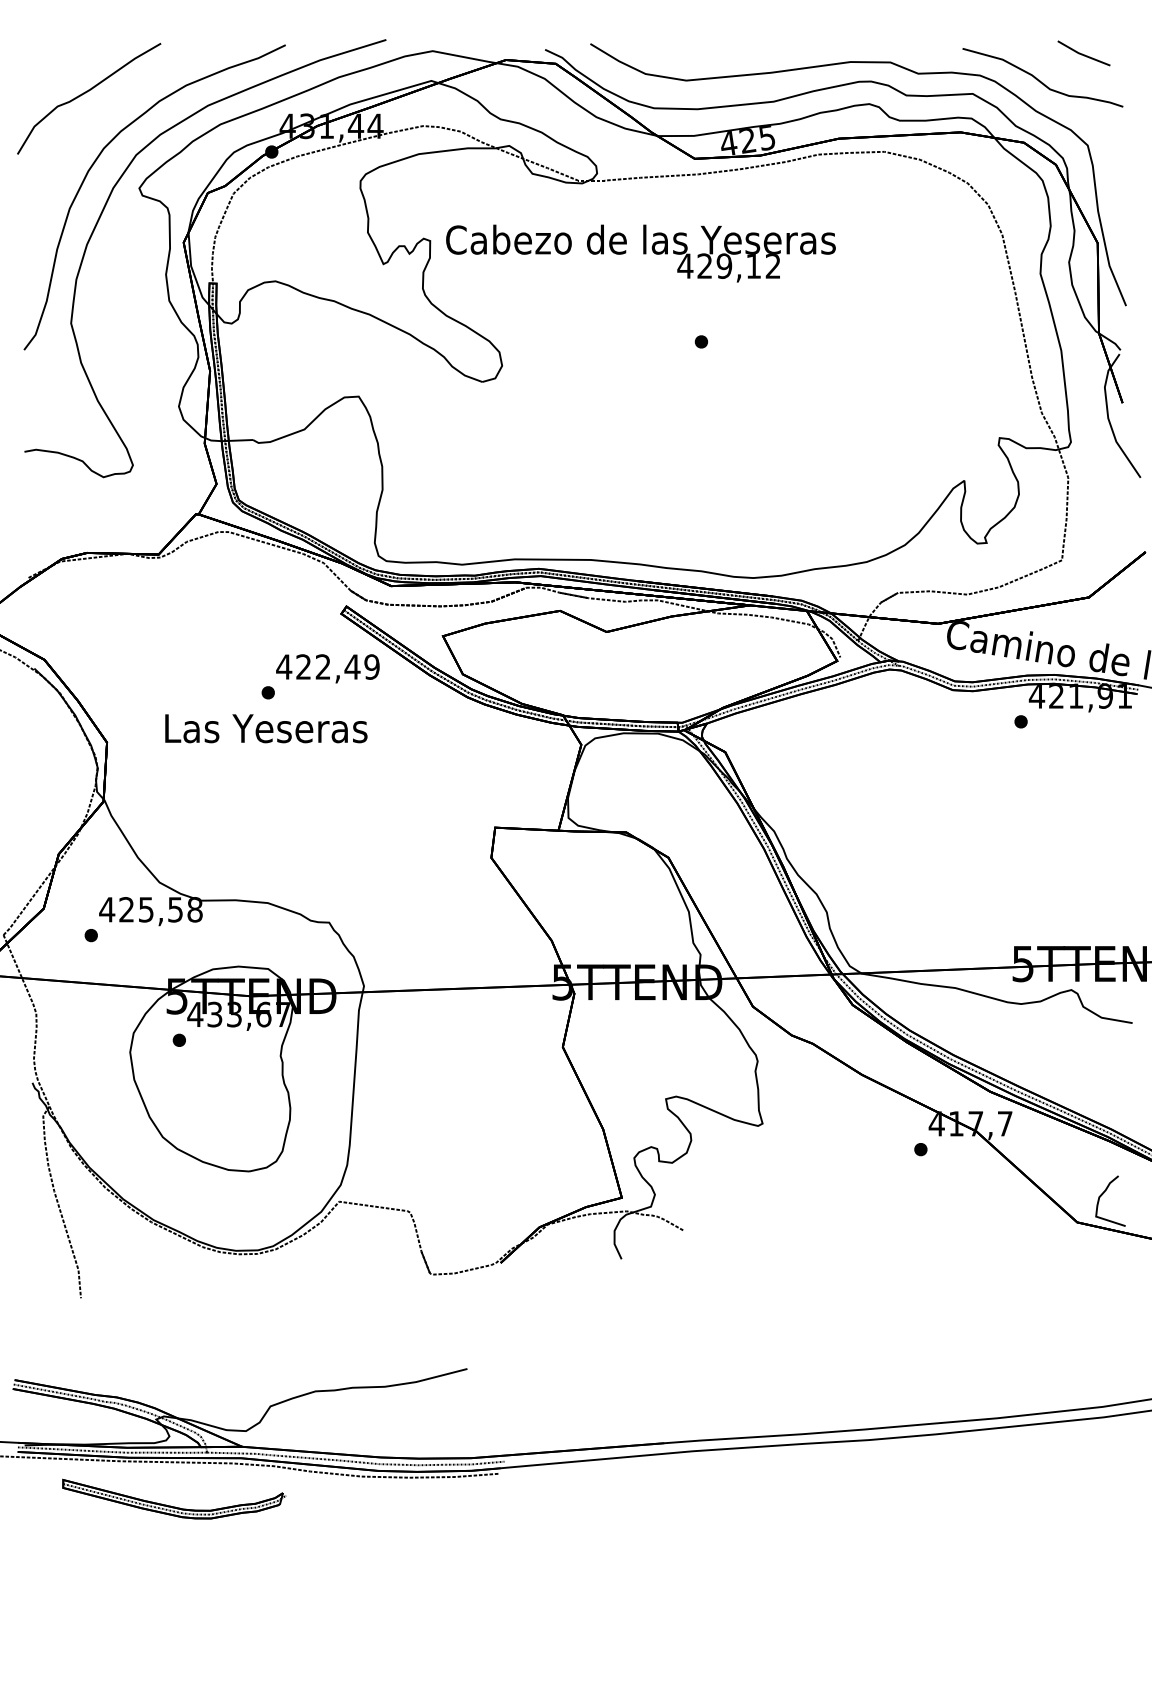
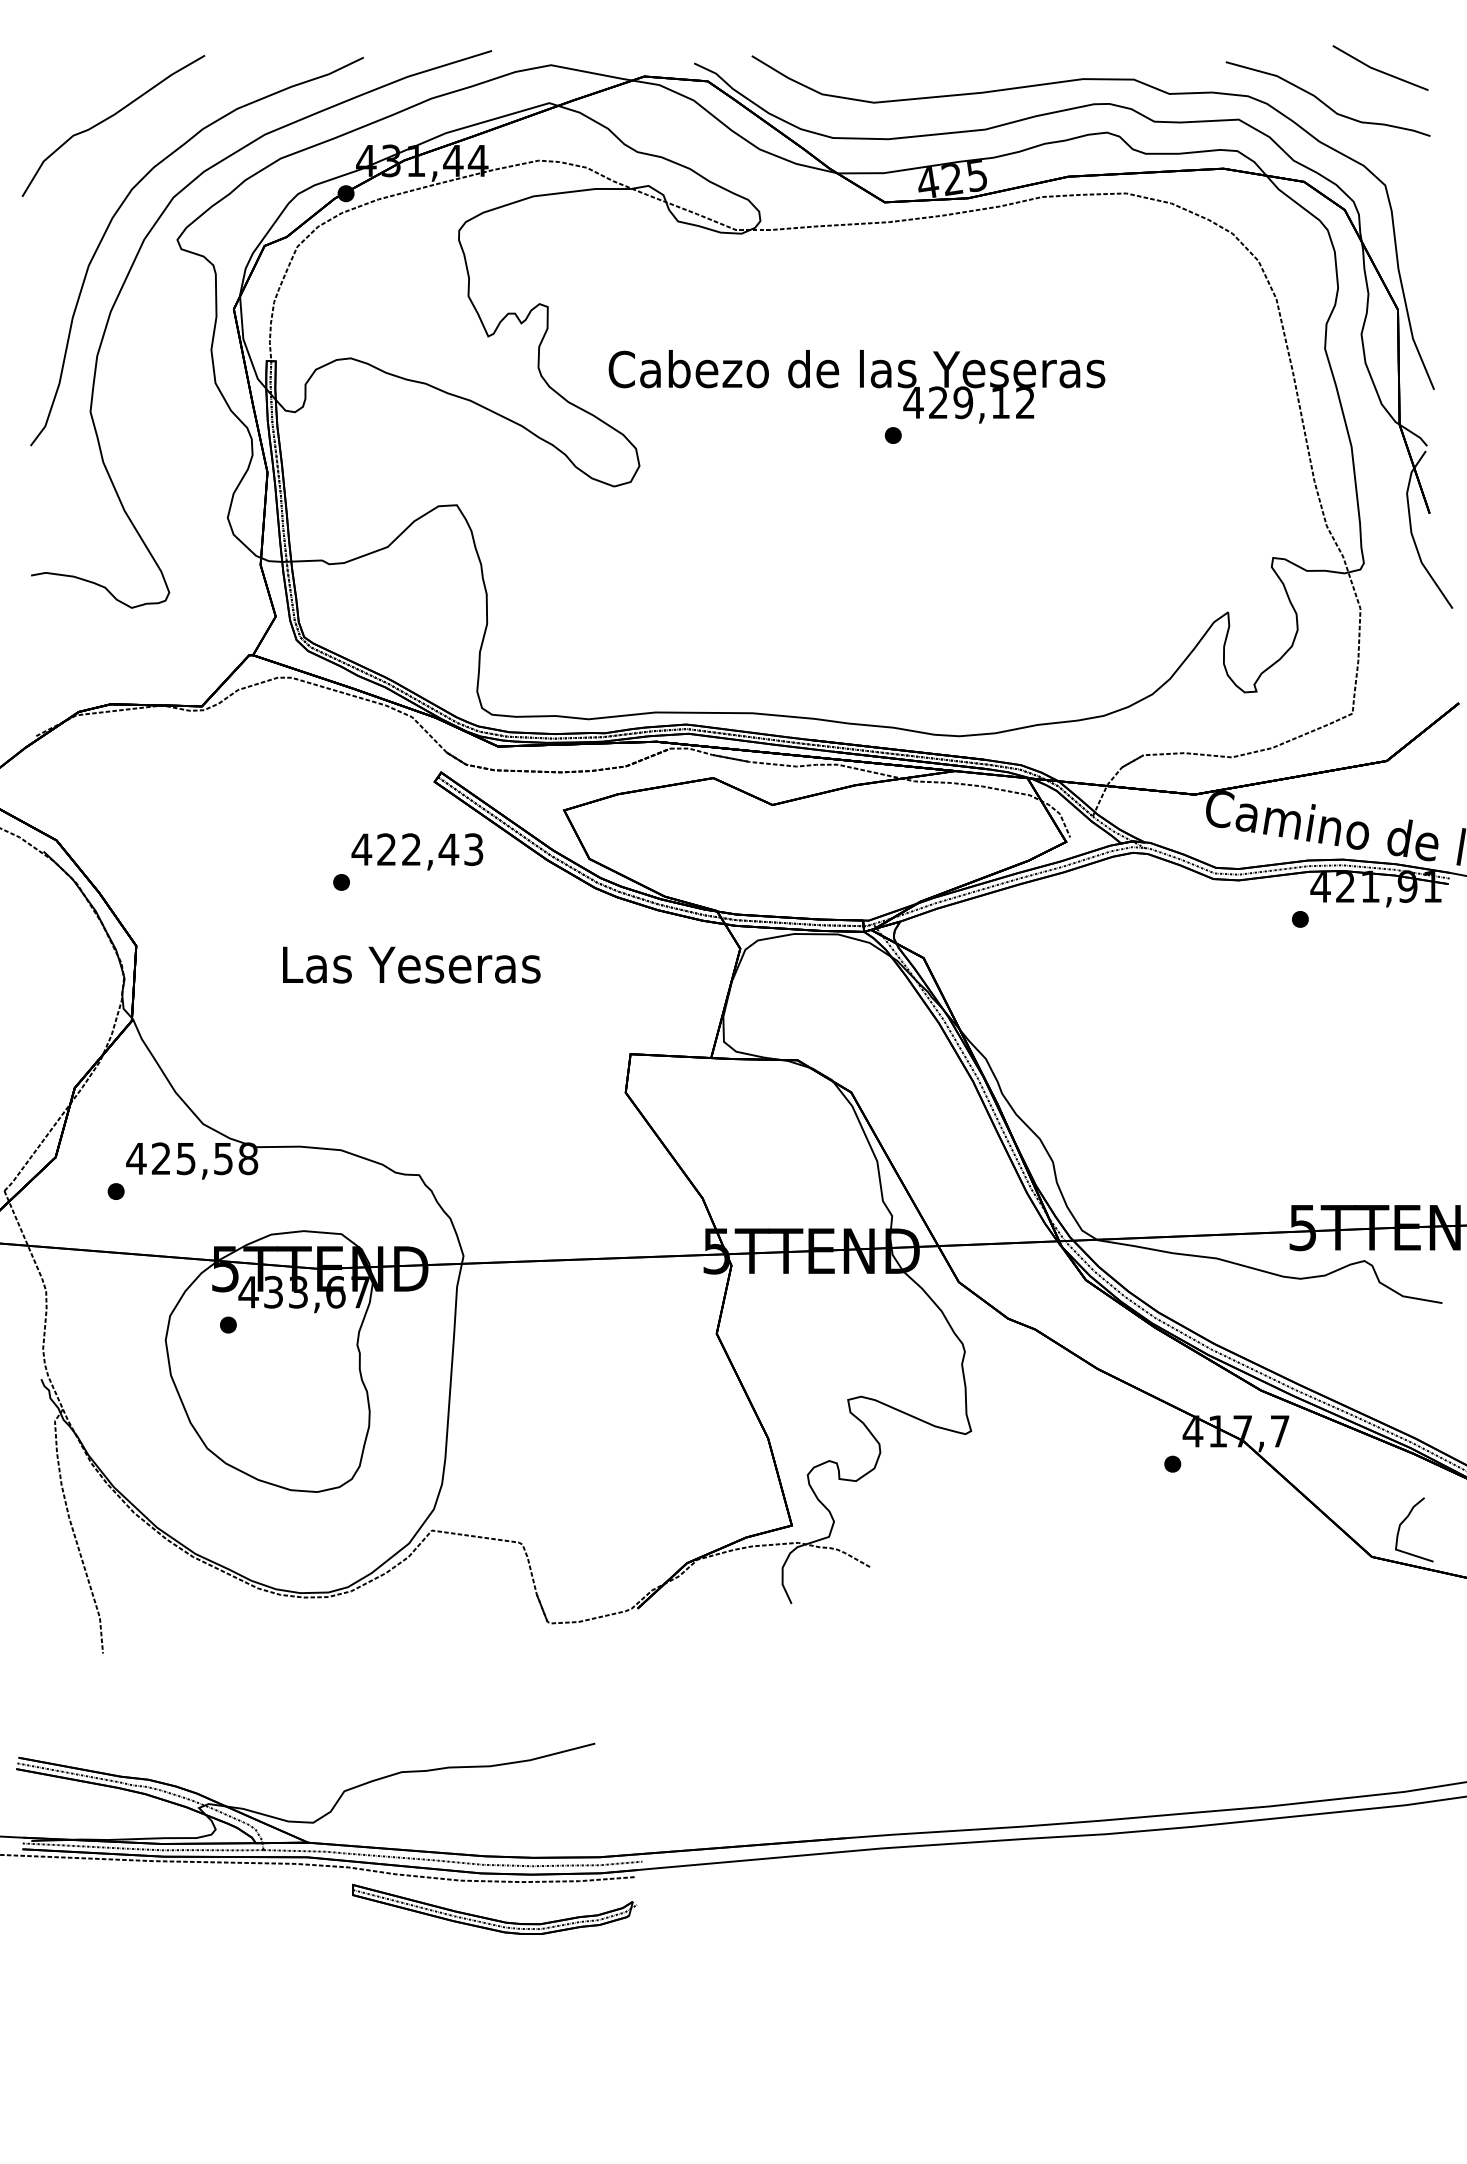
part: (1083, 53) -> (1379, 68), size x1.43
text: (640, 253) -> (856, 386), moved
text: (371, 666) -> (473, 848), 422,49 -> 422,43
text: (266, 728) -> (411, 964), moved
part: (174, 1506) -> (494, 1918), moved

